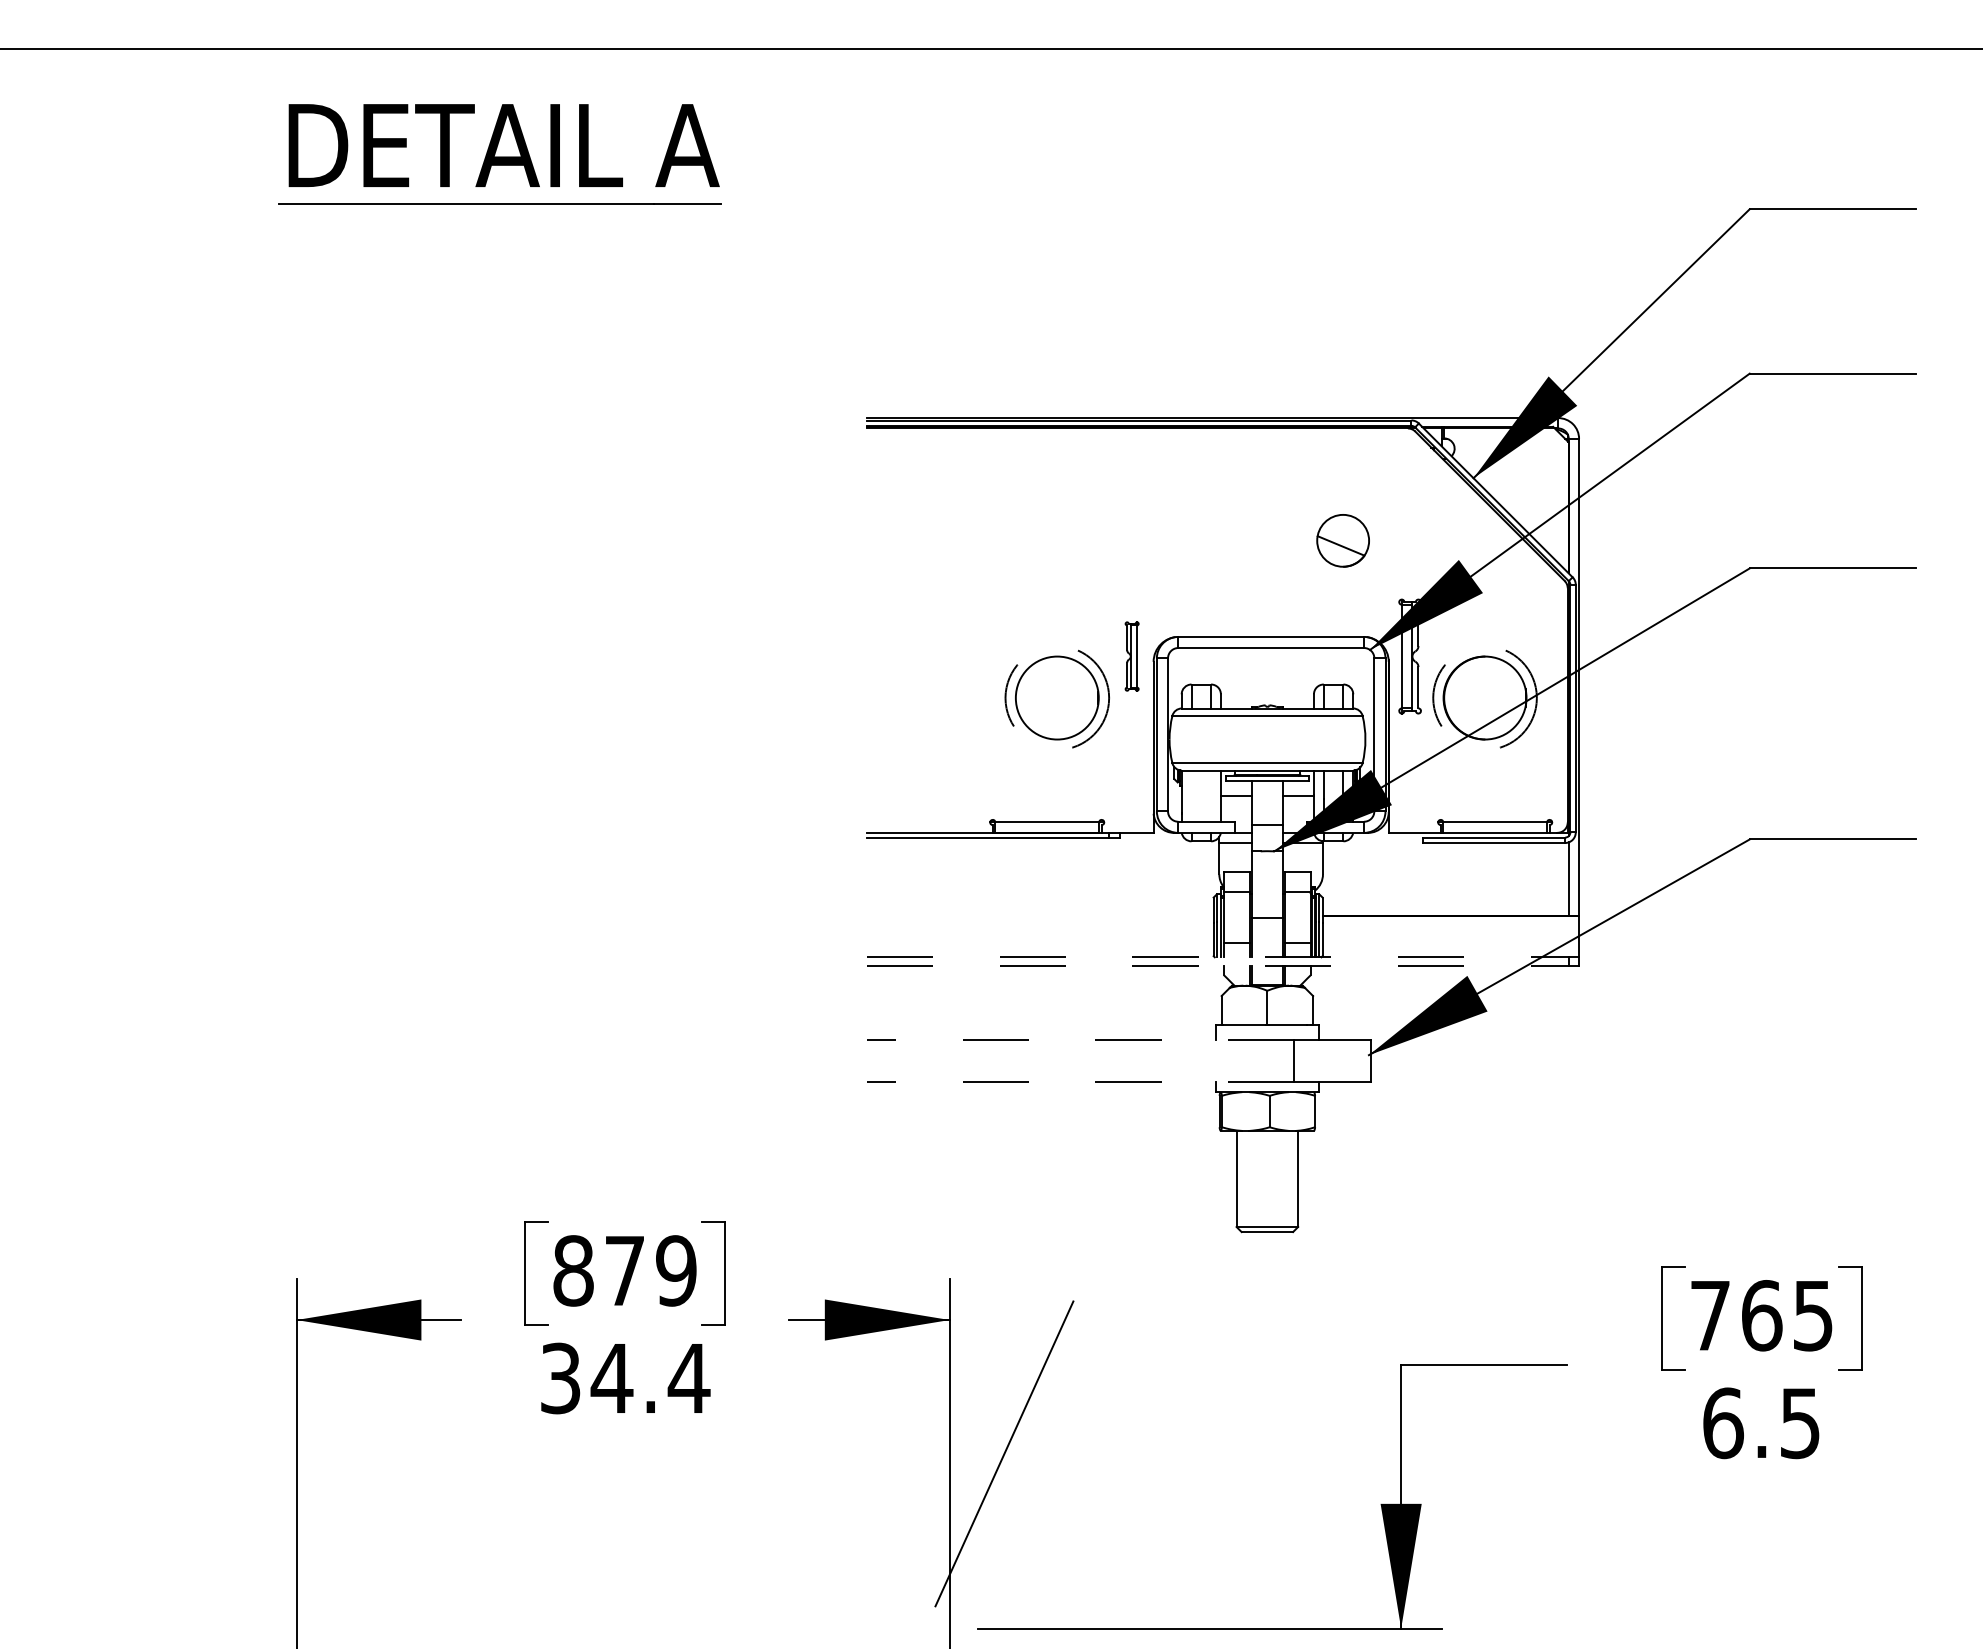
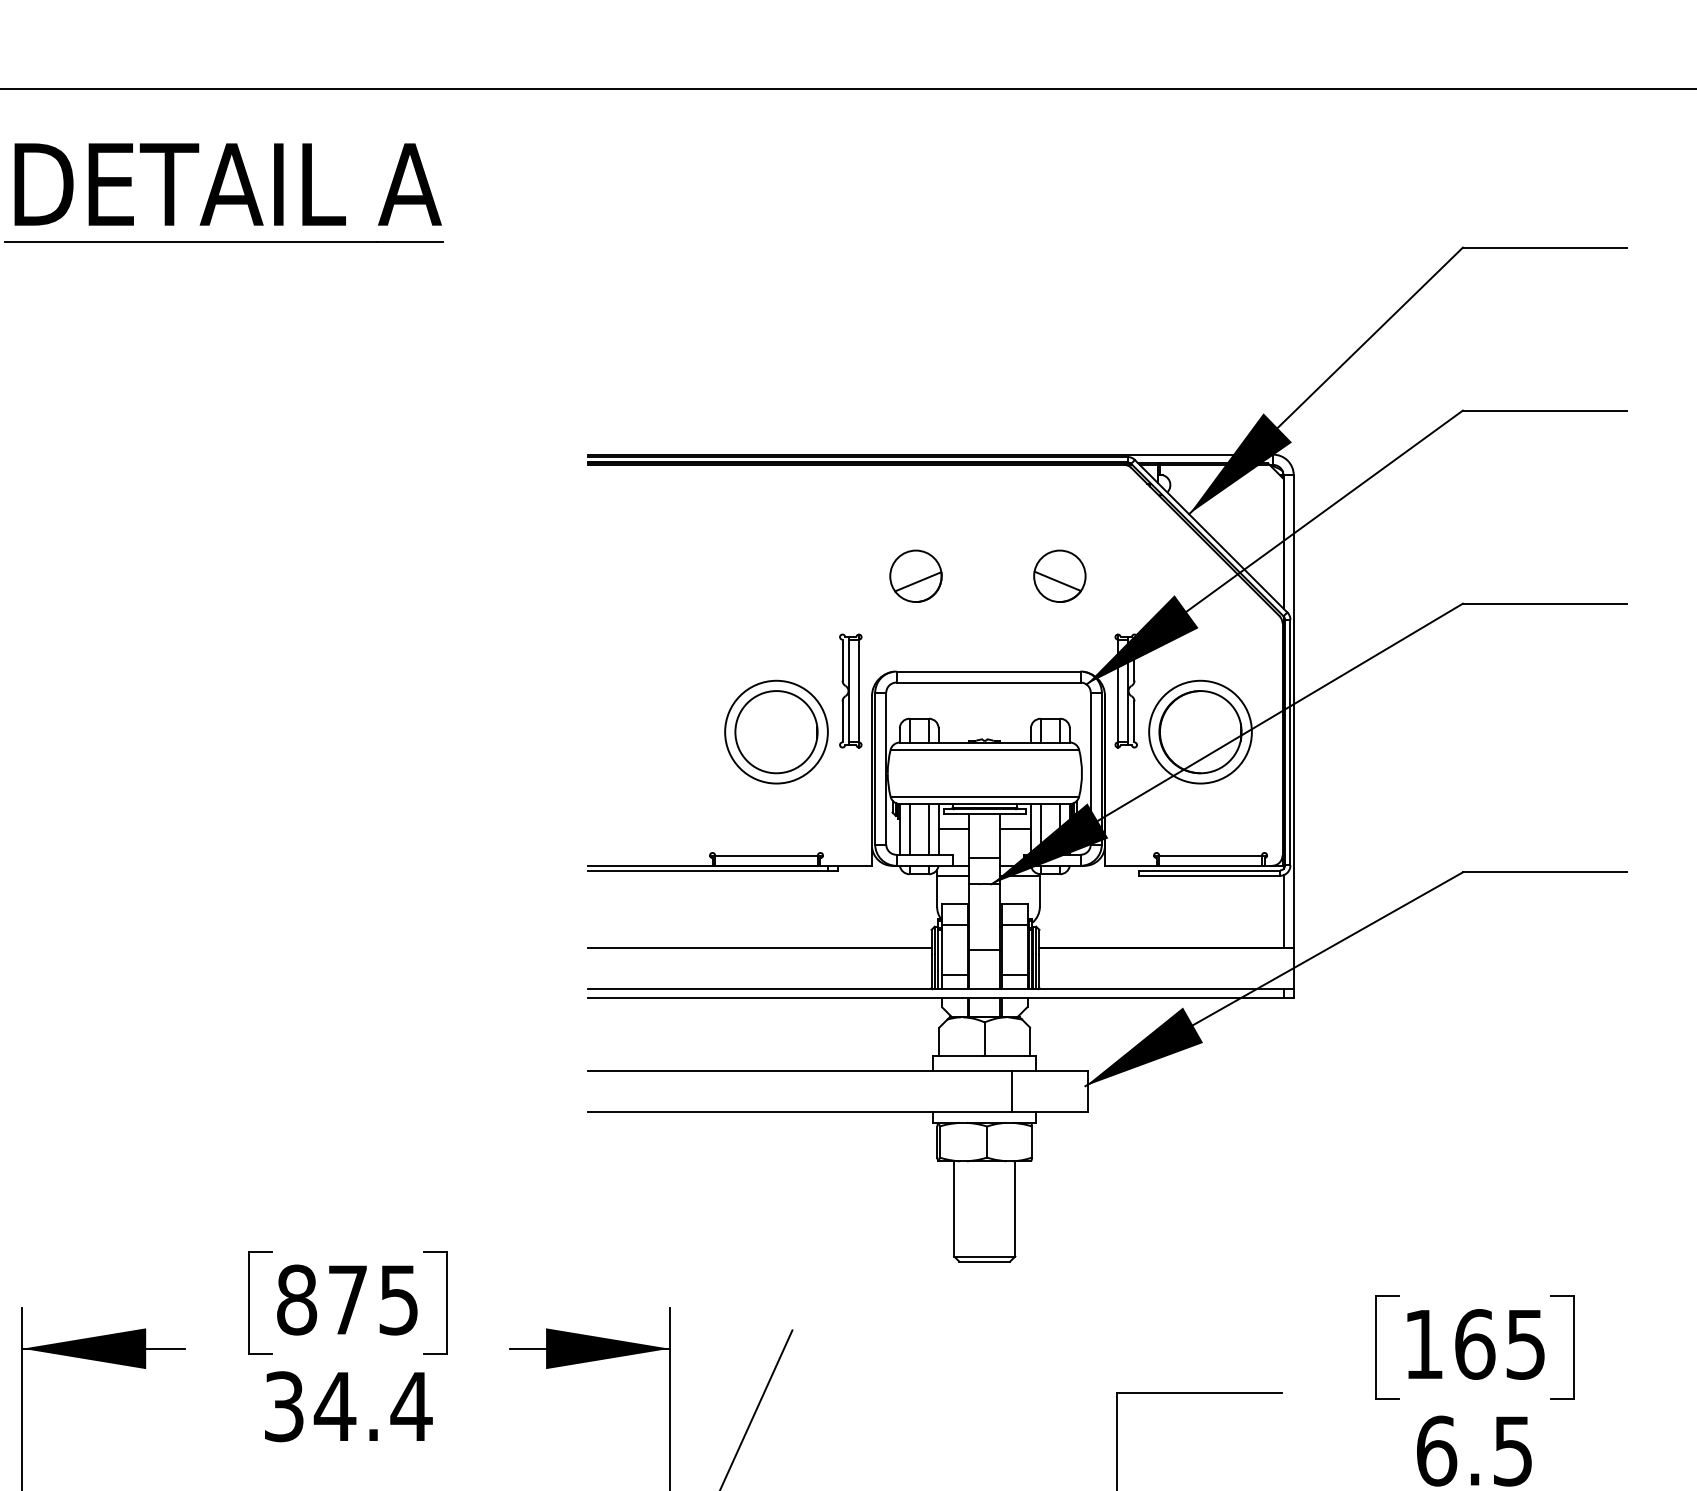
part: (1197, 540) -> (915, 575), added
part: (1131, 656) -> (850, 690), size x1.67
circle: (1057, 697) -> (776, 731), dashed -> solid
circle: (1484, 697) -> (1199, 731), dashed -> solid
line: (1191, 795) -> (909, 828), added
line: (1211, 795) -> (929, 828), added
line: (1039, 915) -> (758, 947), added
line: (1217, 957) -> (935, 989), dashed -> solid
line: (1217, 966) -> (935, 998), dashed -> solid
line: (1080, 1040) -> (799, 1071), dashed -> solid
line: (1080, 1081) -> (799, 1112), dashed -> solid
text: (676, 1270) -> (399, 1299), 879 -> 875
text: (1710, 1315) -> (1424, 1344), 765 -> 165

